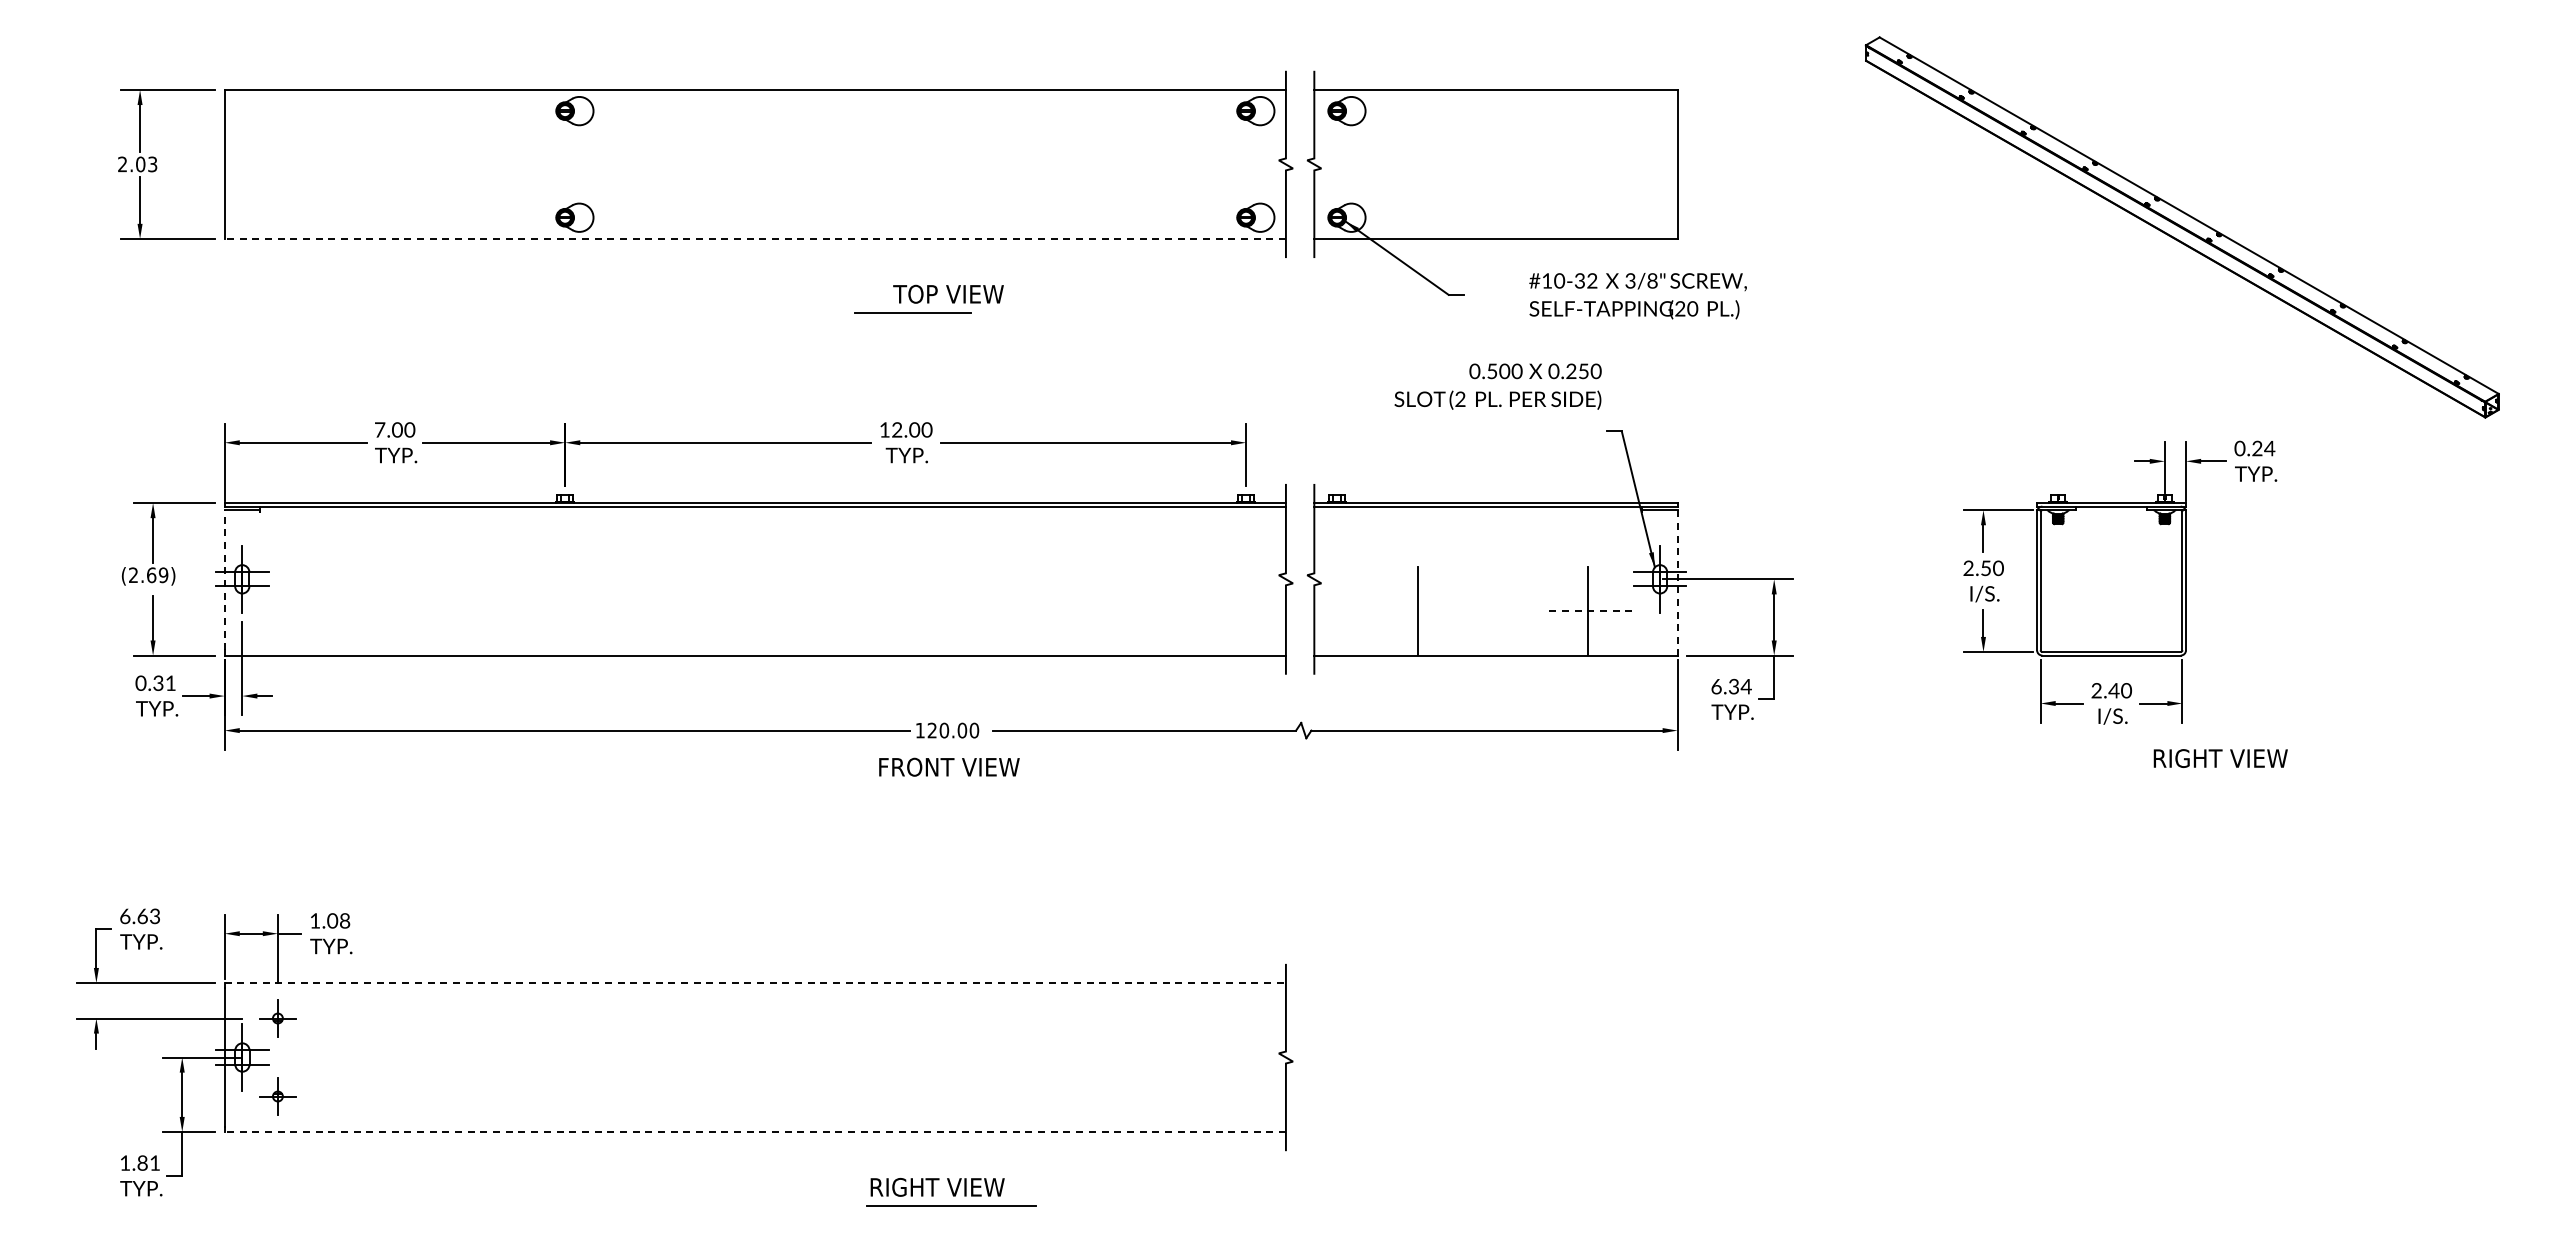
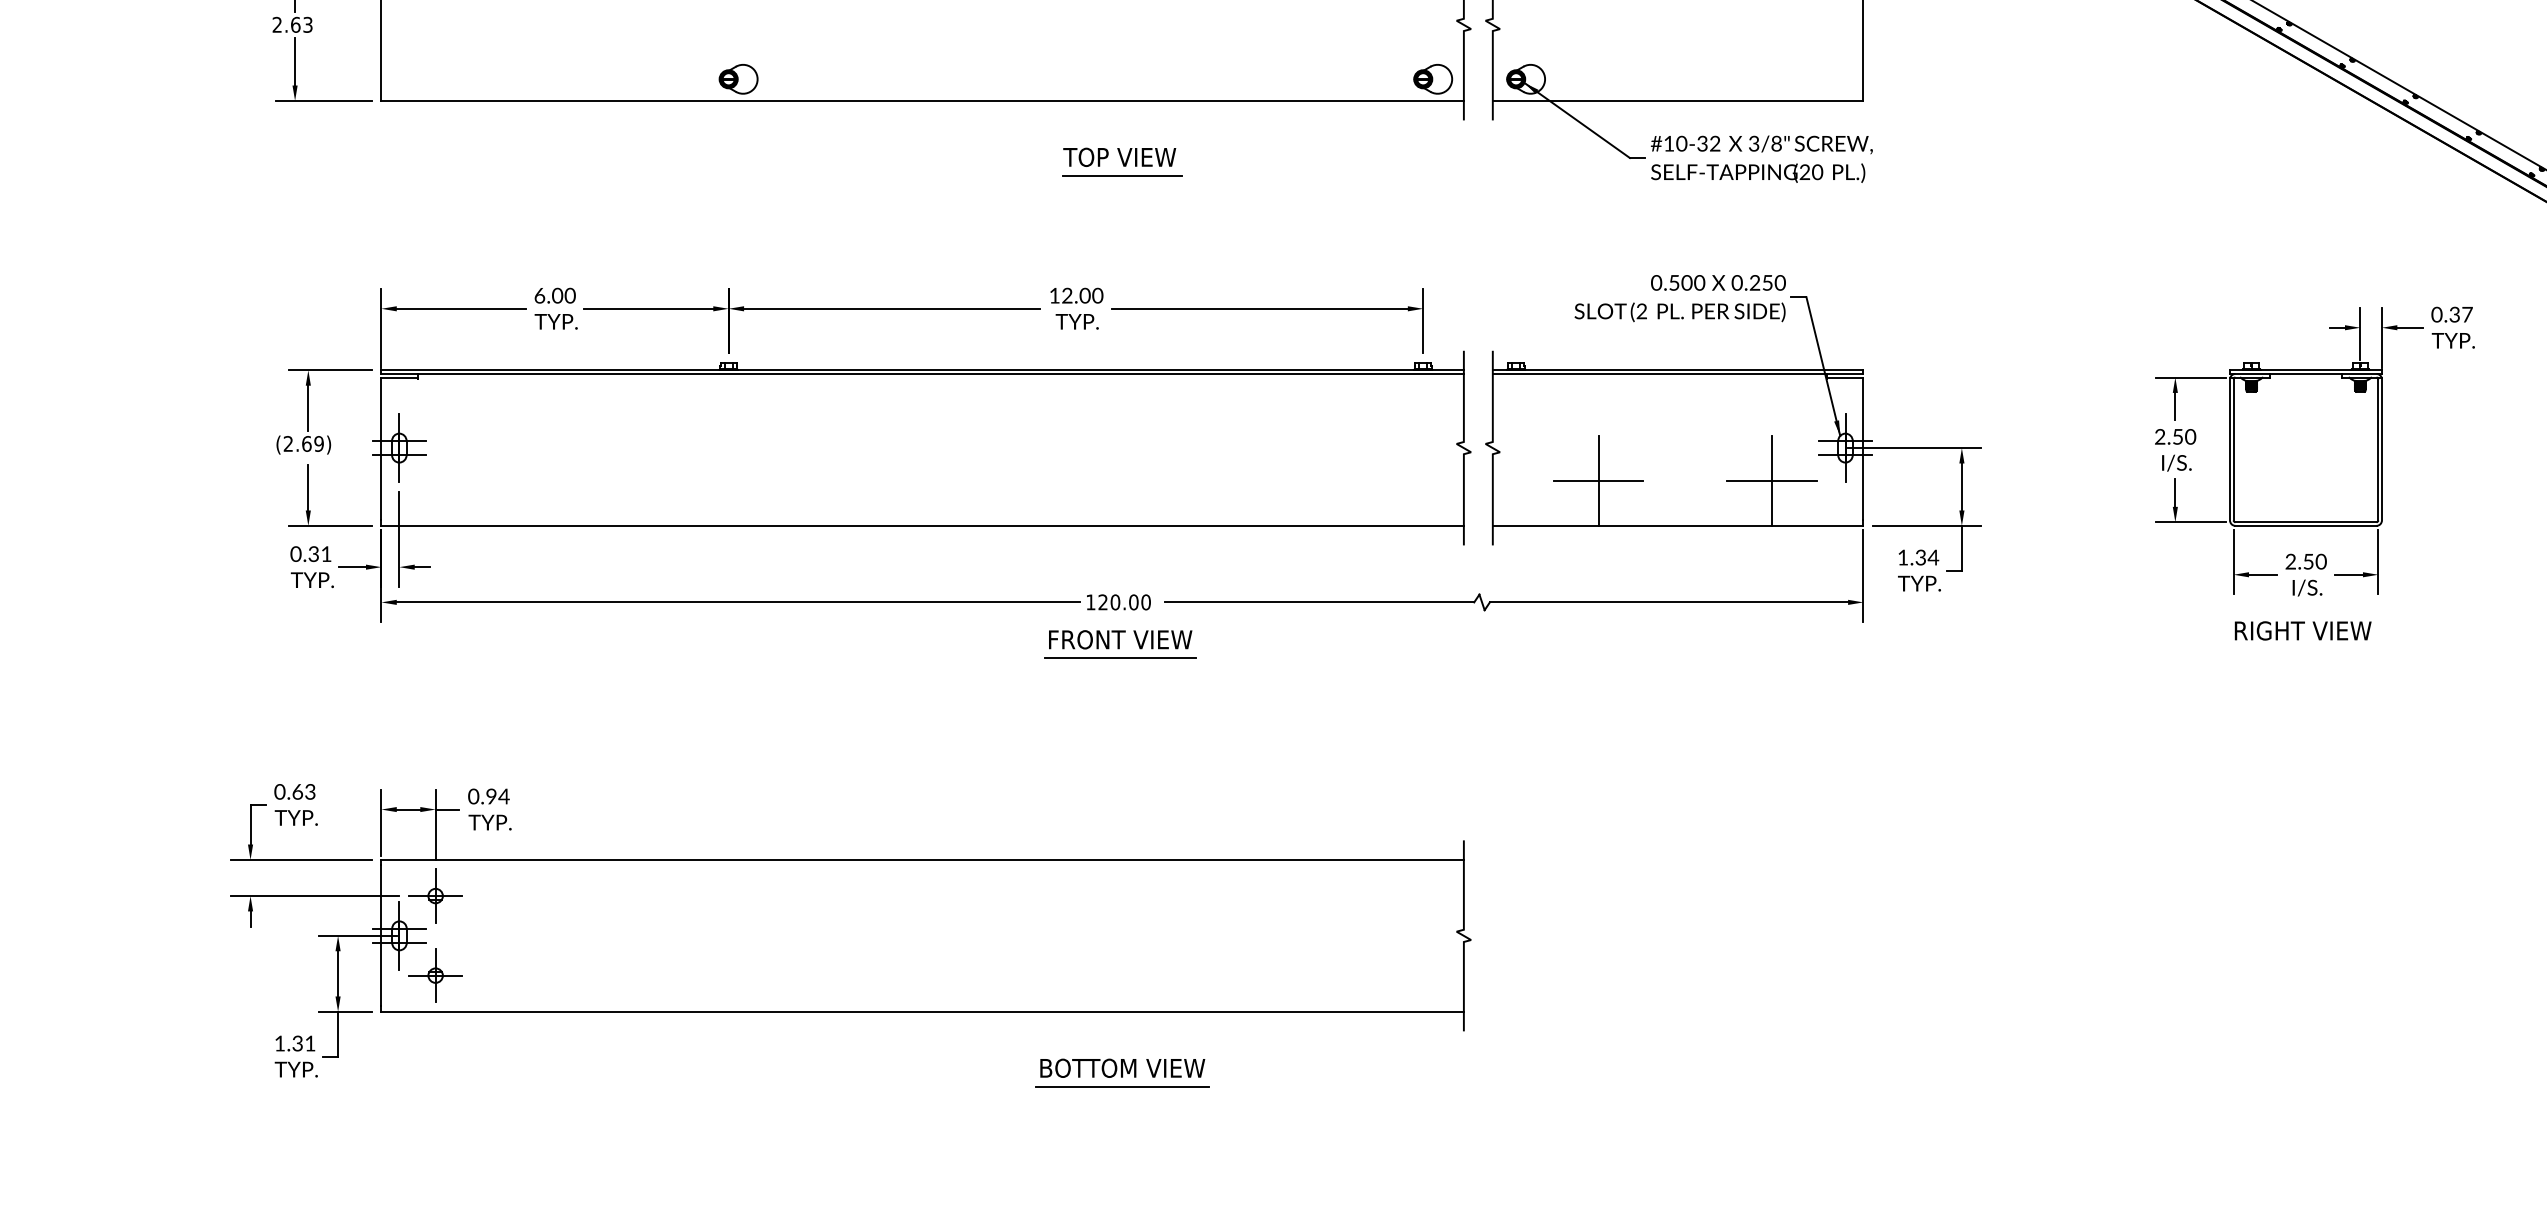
text: (140, 163) -> (295, 23), 2.03 -> 2.63
line: (755, 238) -> (922, 100), dashed -> solid
text: (1637, 296) -> (1761, 159), moved
line: (912, 312) -> (1121, 175), moved
text: (1497, 386) -> (1679, 298), moved
text: (380, 429) -> (540, 295), 7.00 -> 6.00
text: (2263, 448) -> (2460, 314), 0.24 -> 0.37
line: (224, 579) -> (381, 448), dashed -> solid
line: (1677, 580) -> (1863, 449), dashed -> solid
line: (1418, 611) -> (1599, 480), added
line: (1588, 611) -> (1772, 480), dashed -> solid
text: (1716, 686) -> (1903, 557), 6.34 -> 1.34
text: (2113, 690) -> (2307, 561), 2.40 -> 2.50
text: (2220, 758) -> (2302, 630), moved
line: (948, 785) -> (1119, 658), added
text: (124, 915) -> (279, 790), 6.63 -> 0.63
text: (329, 920) -> (488, 796), 1.08 -> 0.94
line: (755, 983) -> (922, 860), dashed -> solid
part: (277, 1018) -> (435, 896), size x1.43
part: (277, 1096) -> (435, 975), size x1.43
line: (755, 1132) -> (922, 1012), dashed -> solid
text: (142, 1163) -> (297, 1043), 1.81 -> 1.31
text: (952, 1186) -> (1123, 1067), RIGHT VIEW -> BOTTOM VIEW

